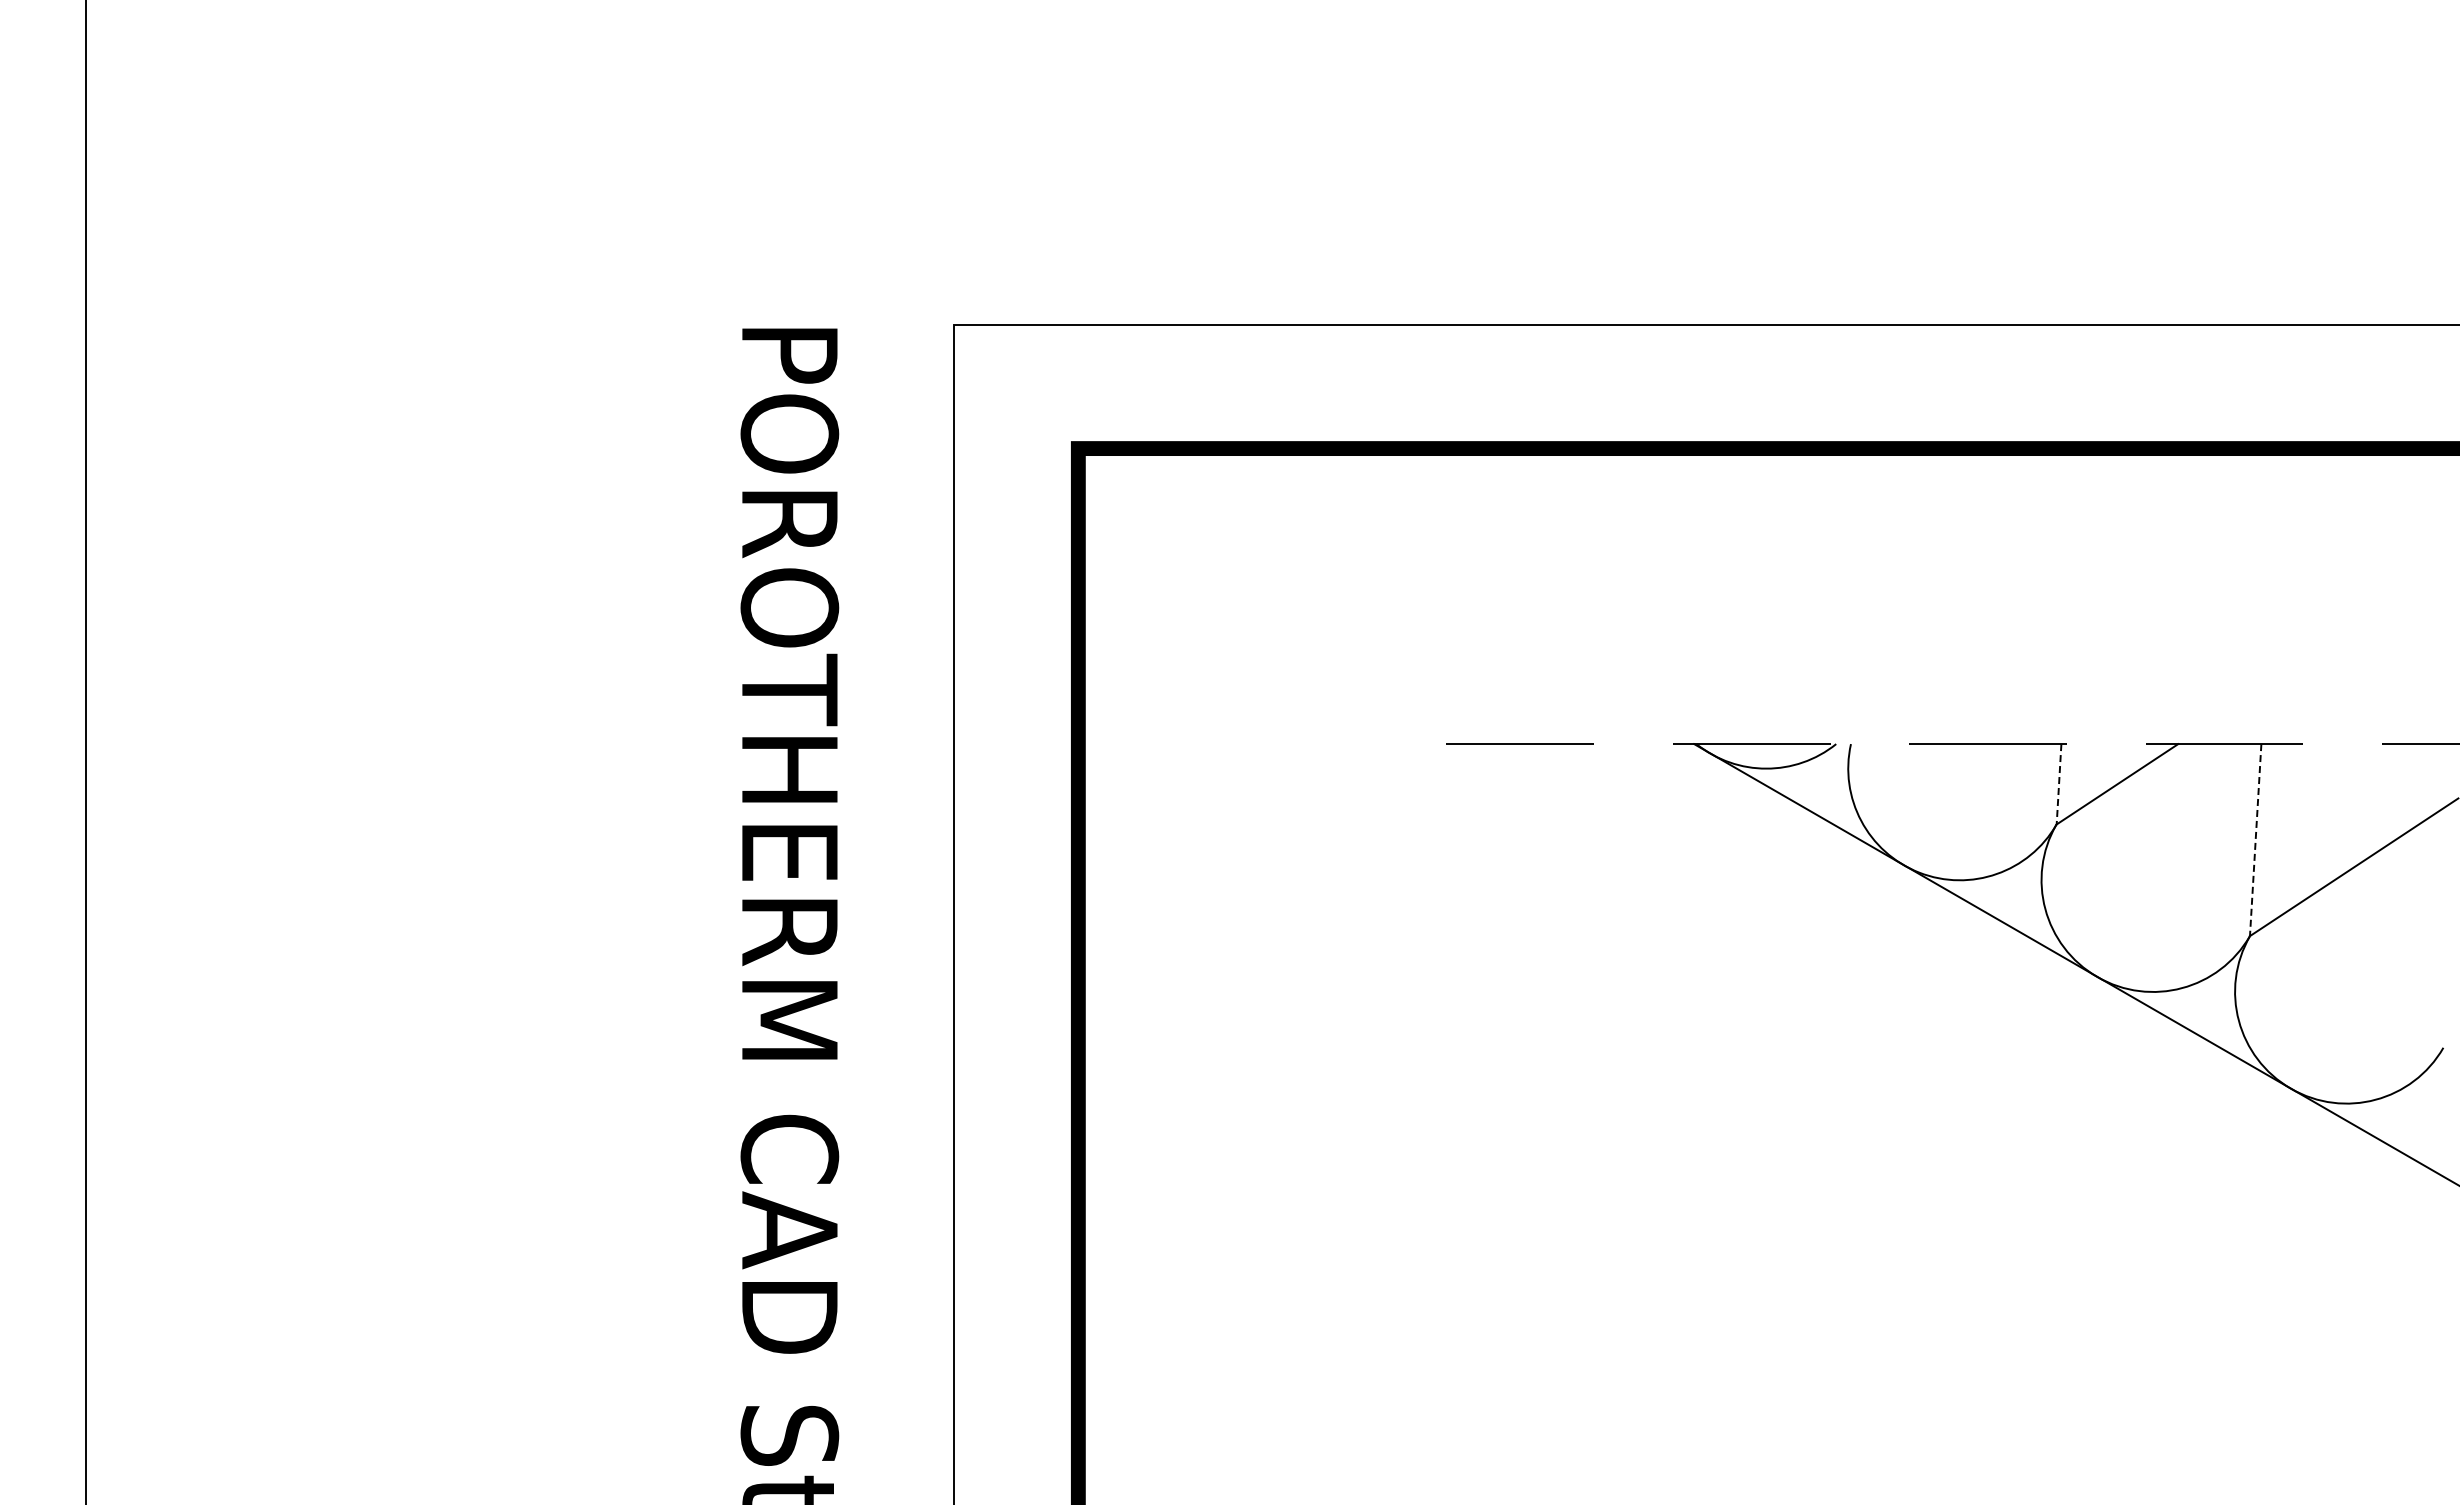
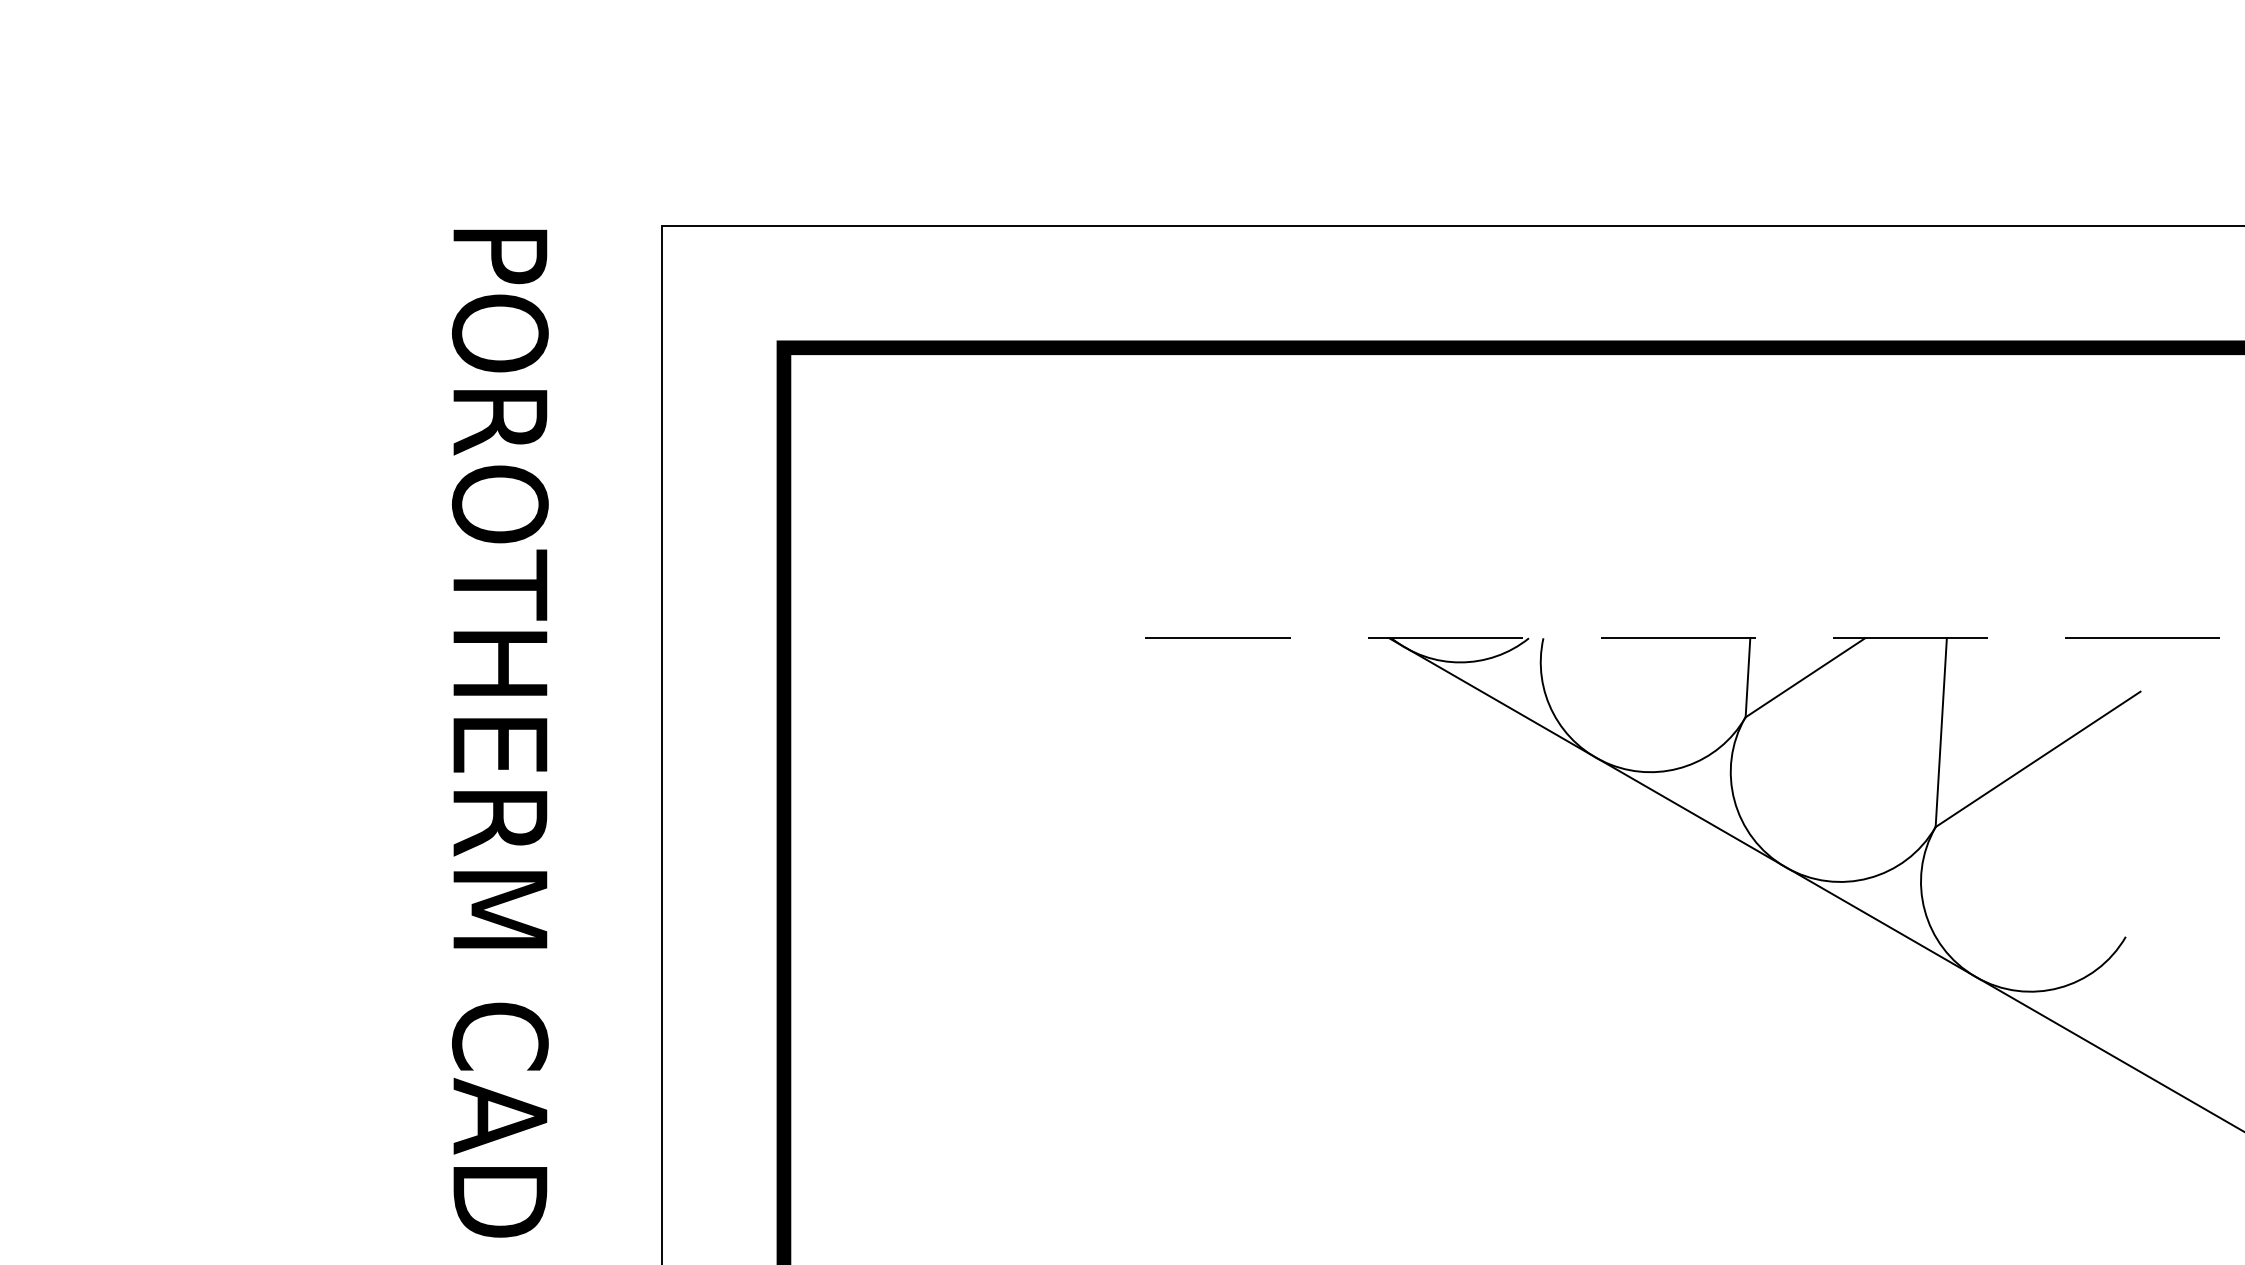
line: (2059, 784) -> (1748, 678), dashed -> solid
line: (2255, 840) -> (1941, 733), dashed -> solid

